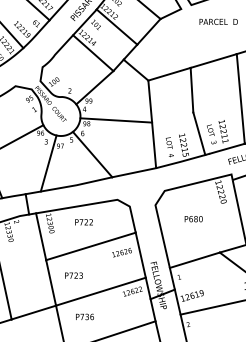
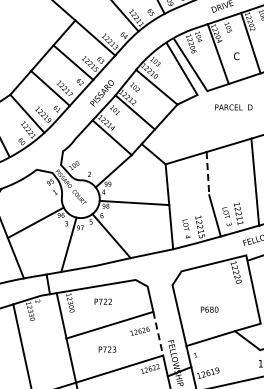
line: (191, 90) -> (207, 173), solid -> dashed
text: (193, 218) -> (209, 309), moved
line: (141, 256) -> (158, 334), solid -> dashed
text: (73, 275) -> (107, 349), moved

